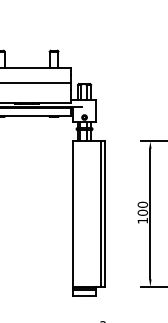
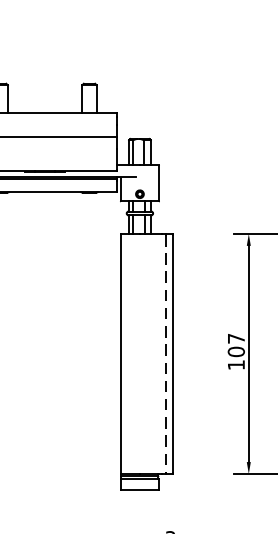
text: (142, 204) -> (235, 338), 100 -> 107
line: (100, 214) -> (166, 354), solid -> dashed

